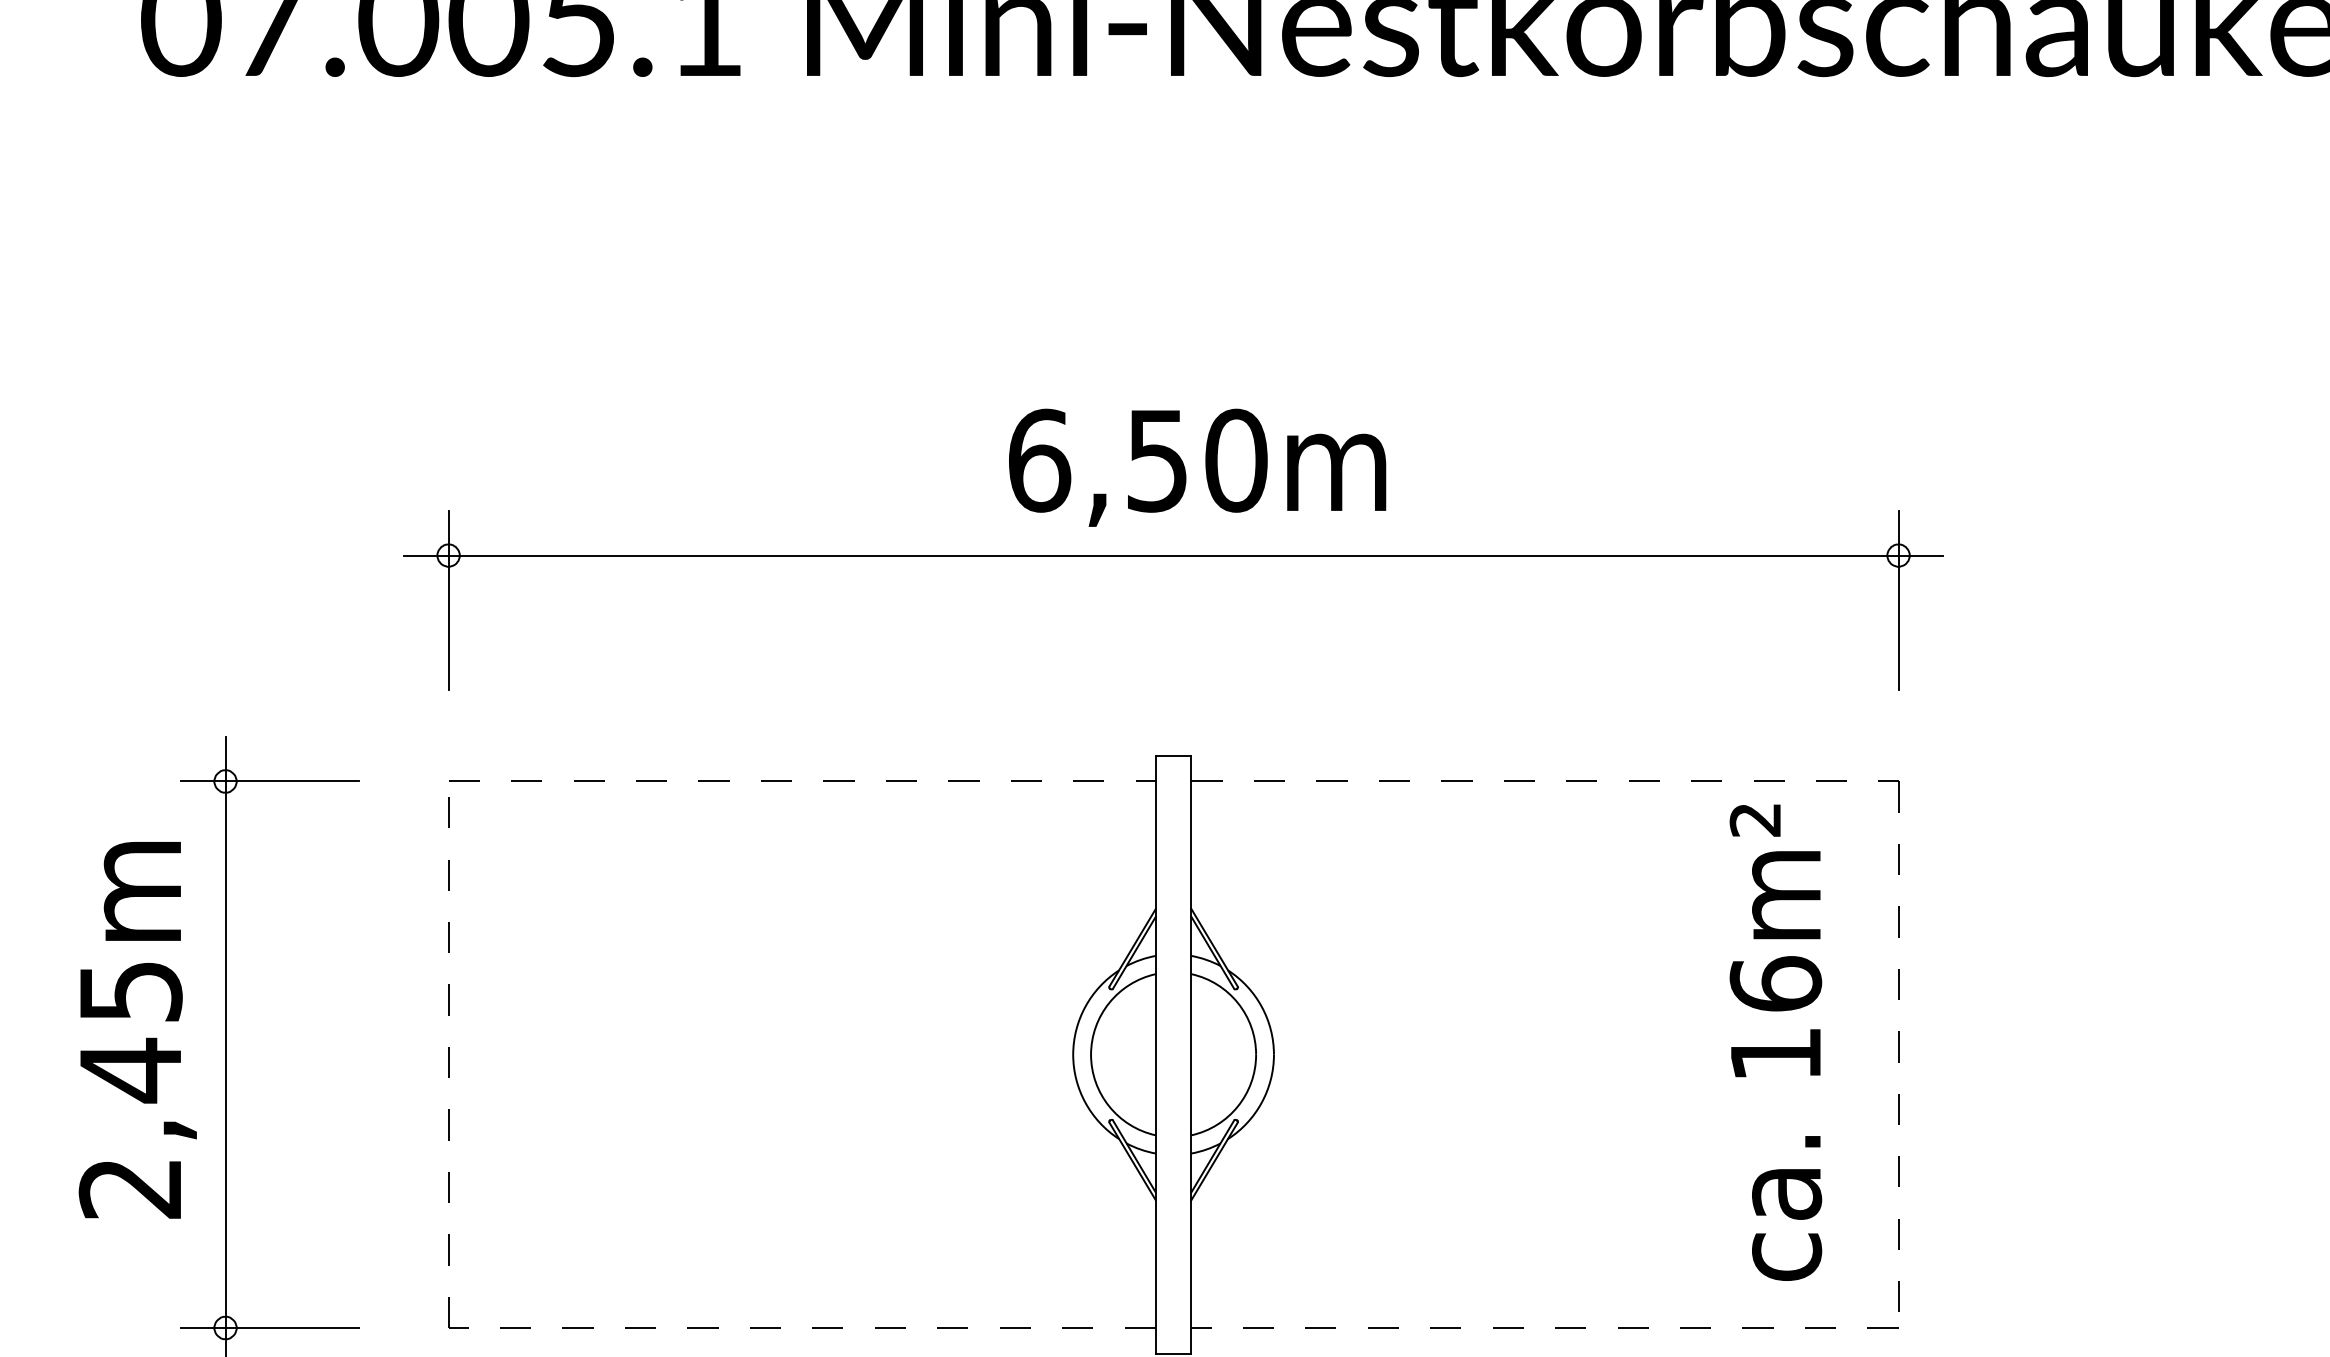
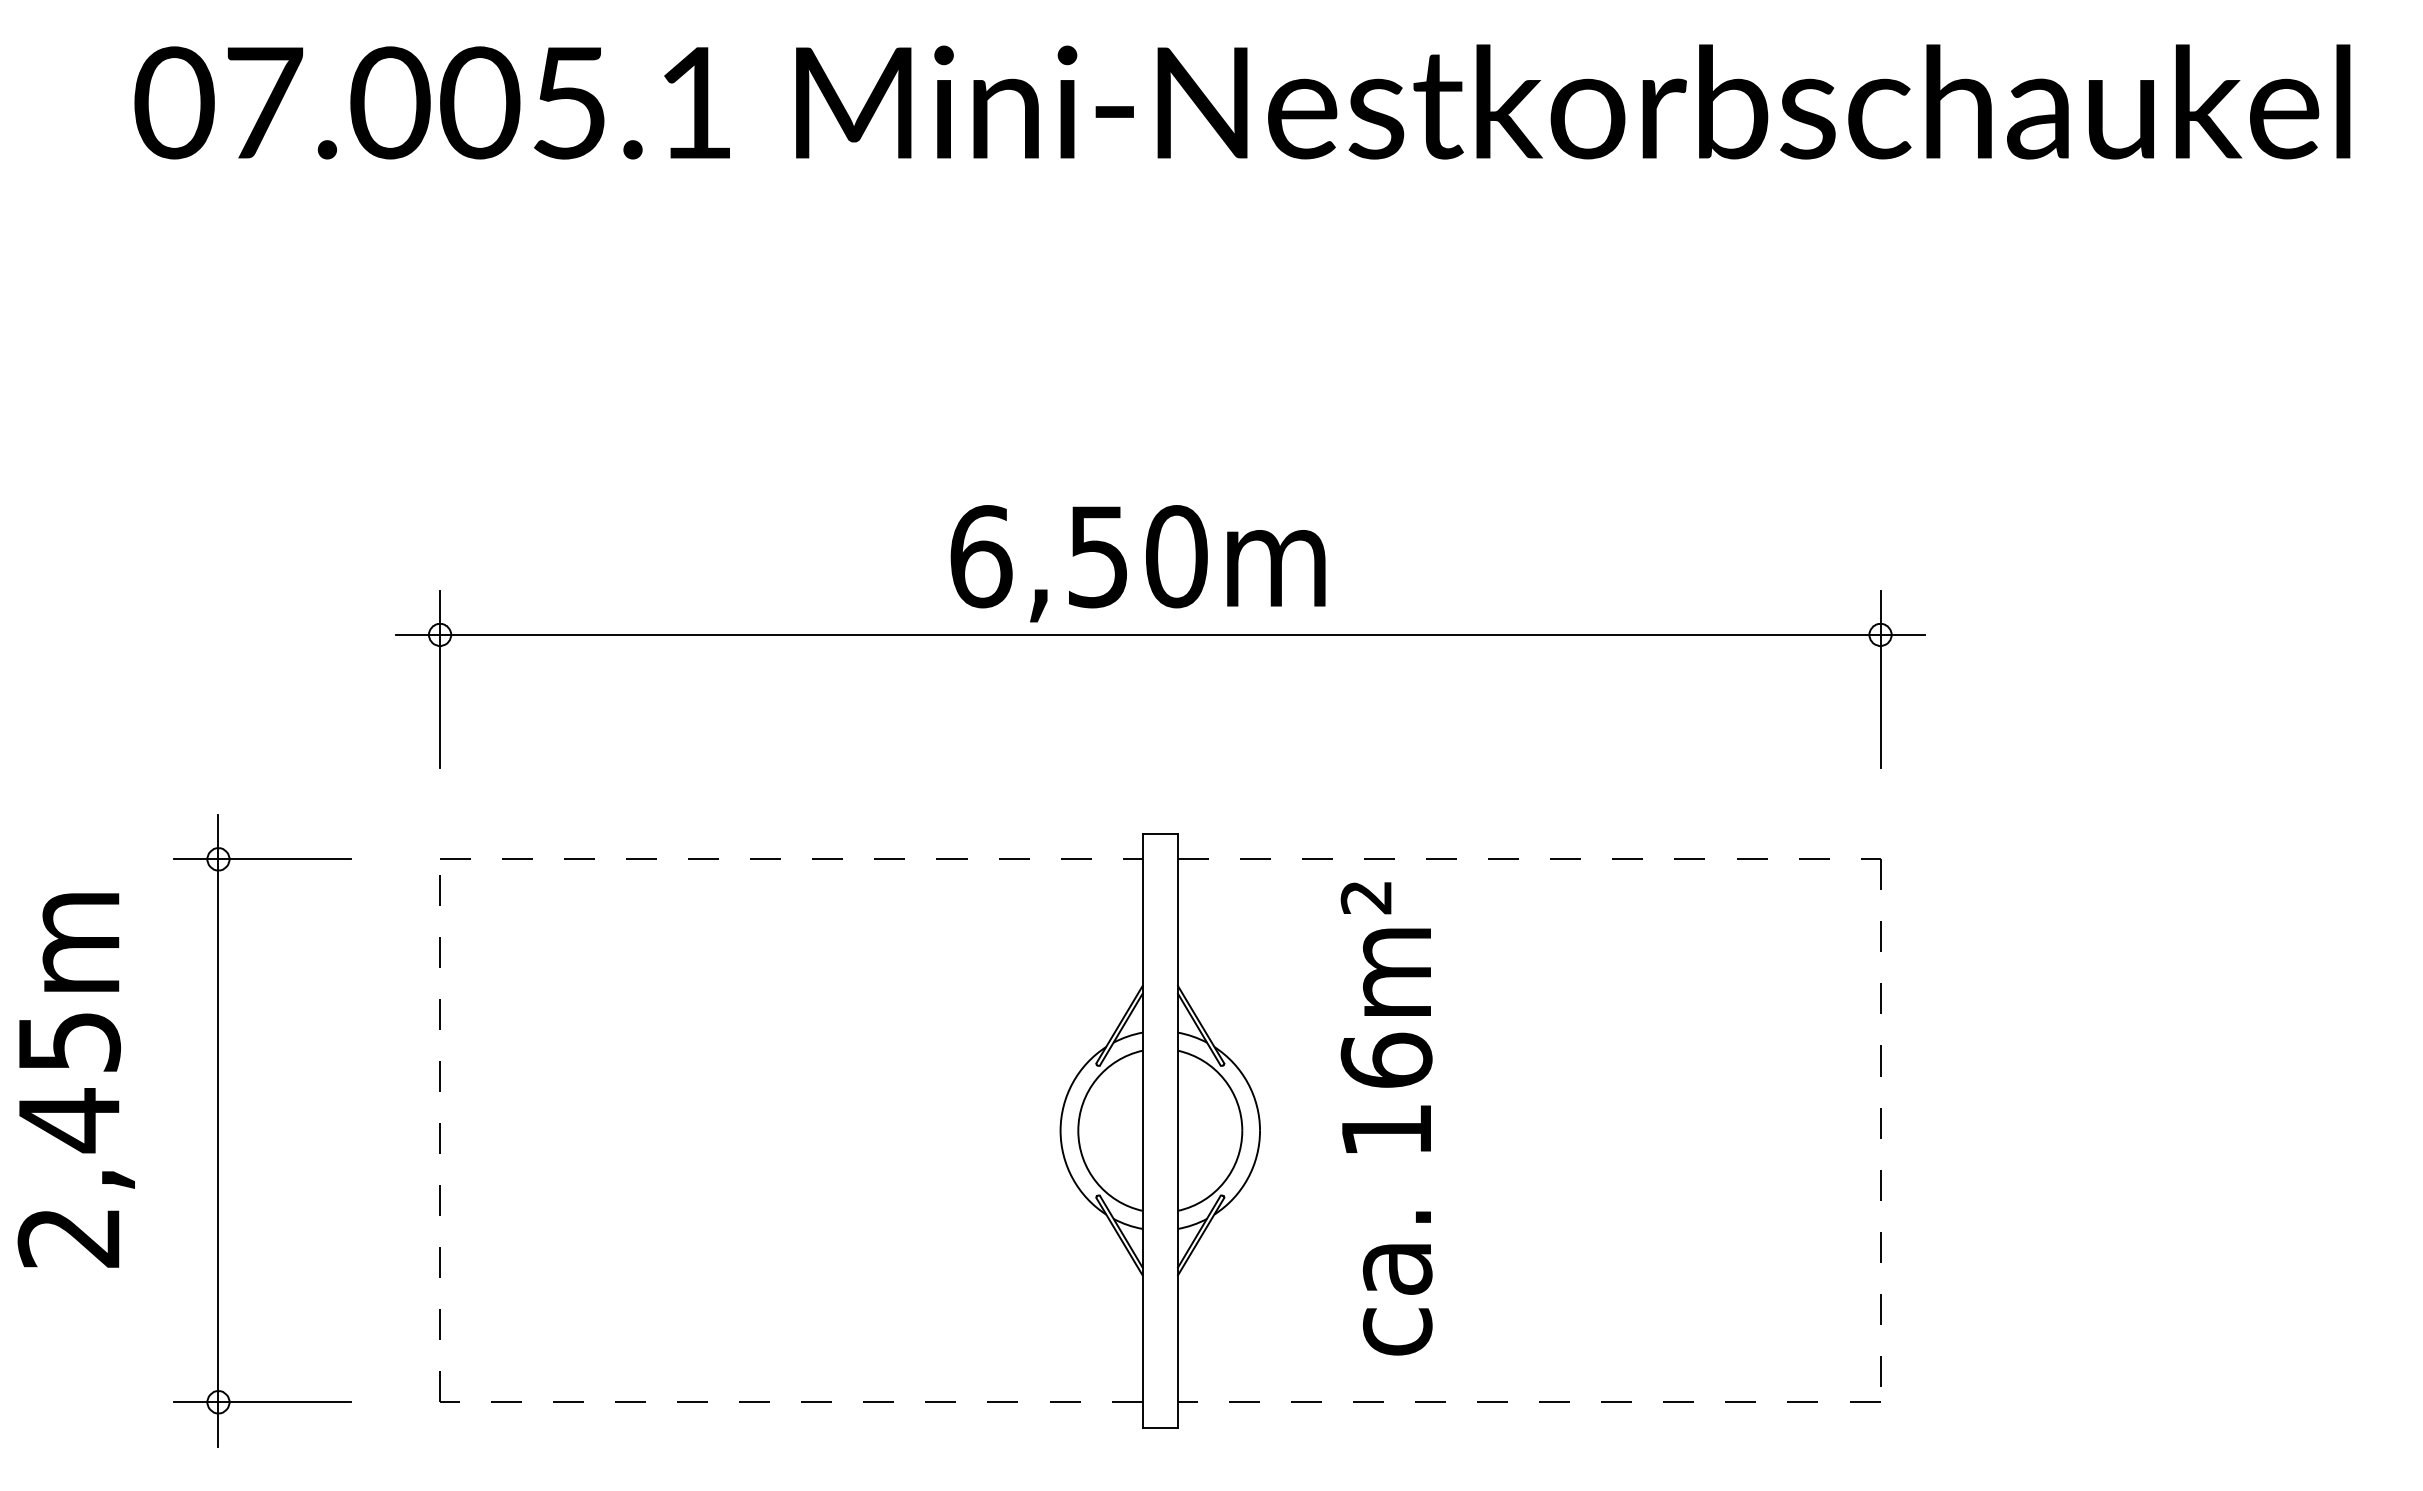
text: (1196, 467) -> (1137, 563), moved
text: (136, 1030) -> (75, 1080), moved
text: (1775, 1042) -> (1386, 1118), moved

